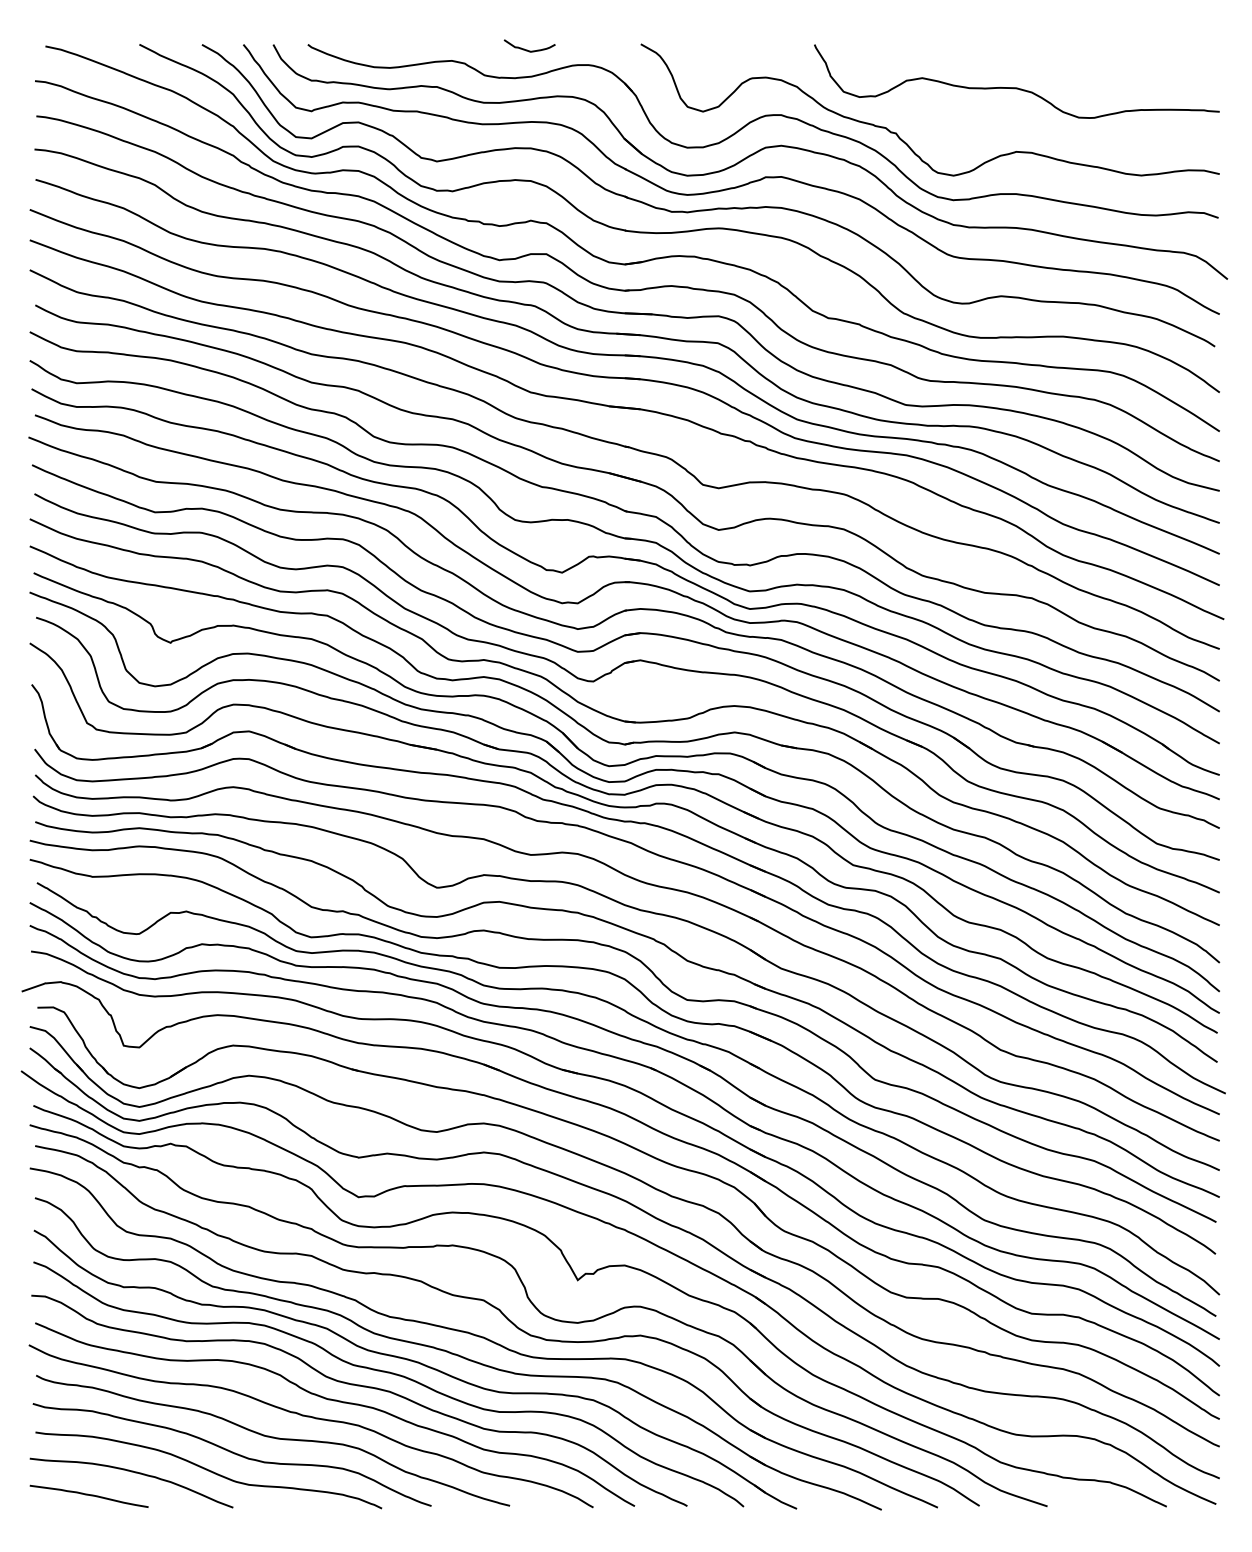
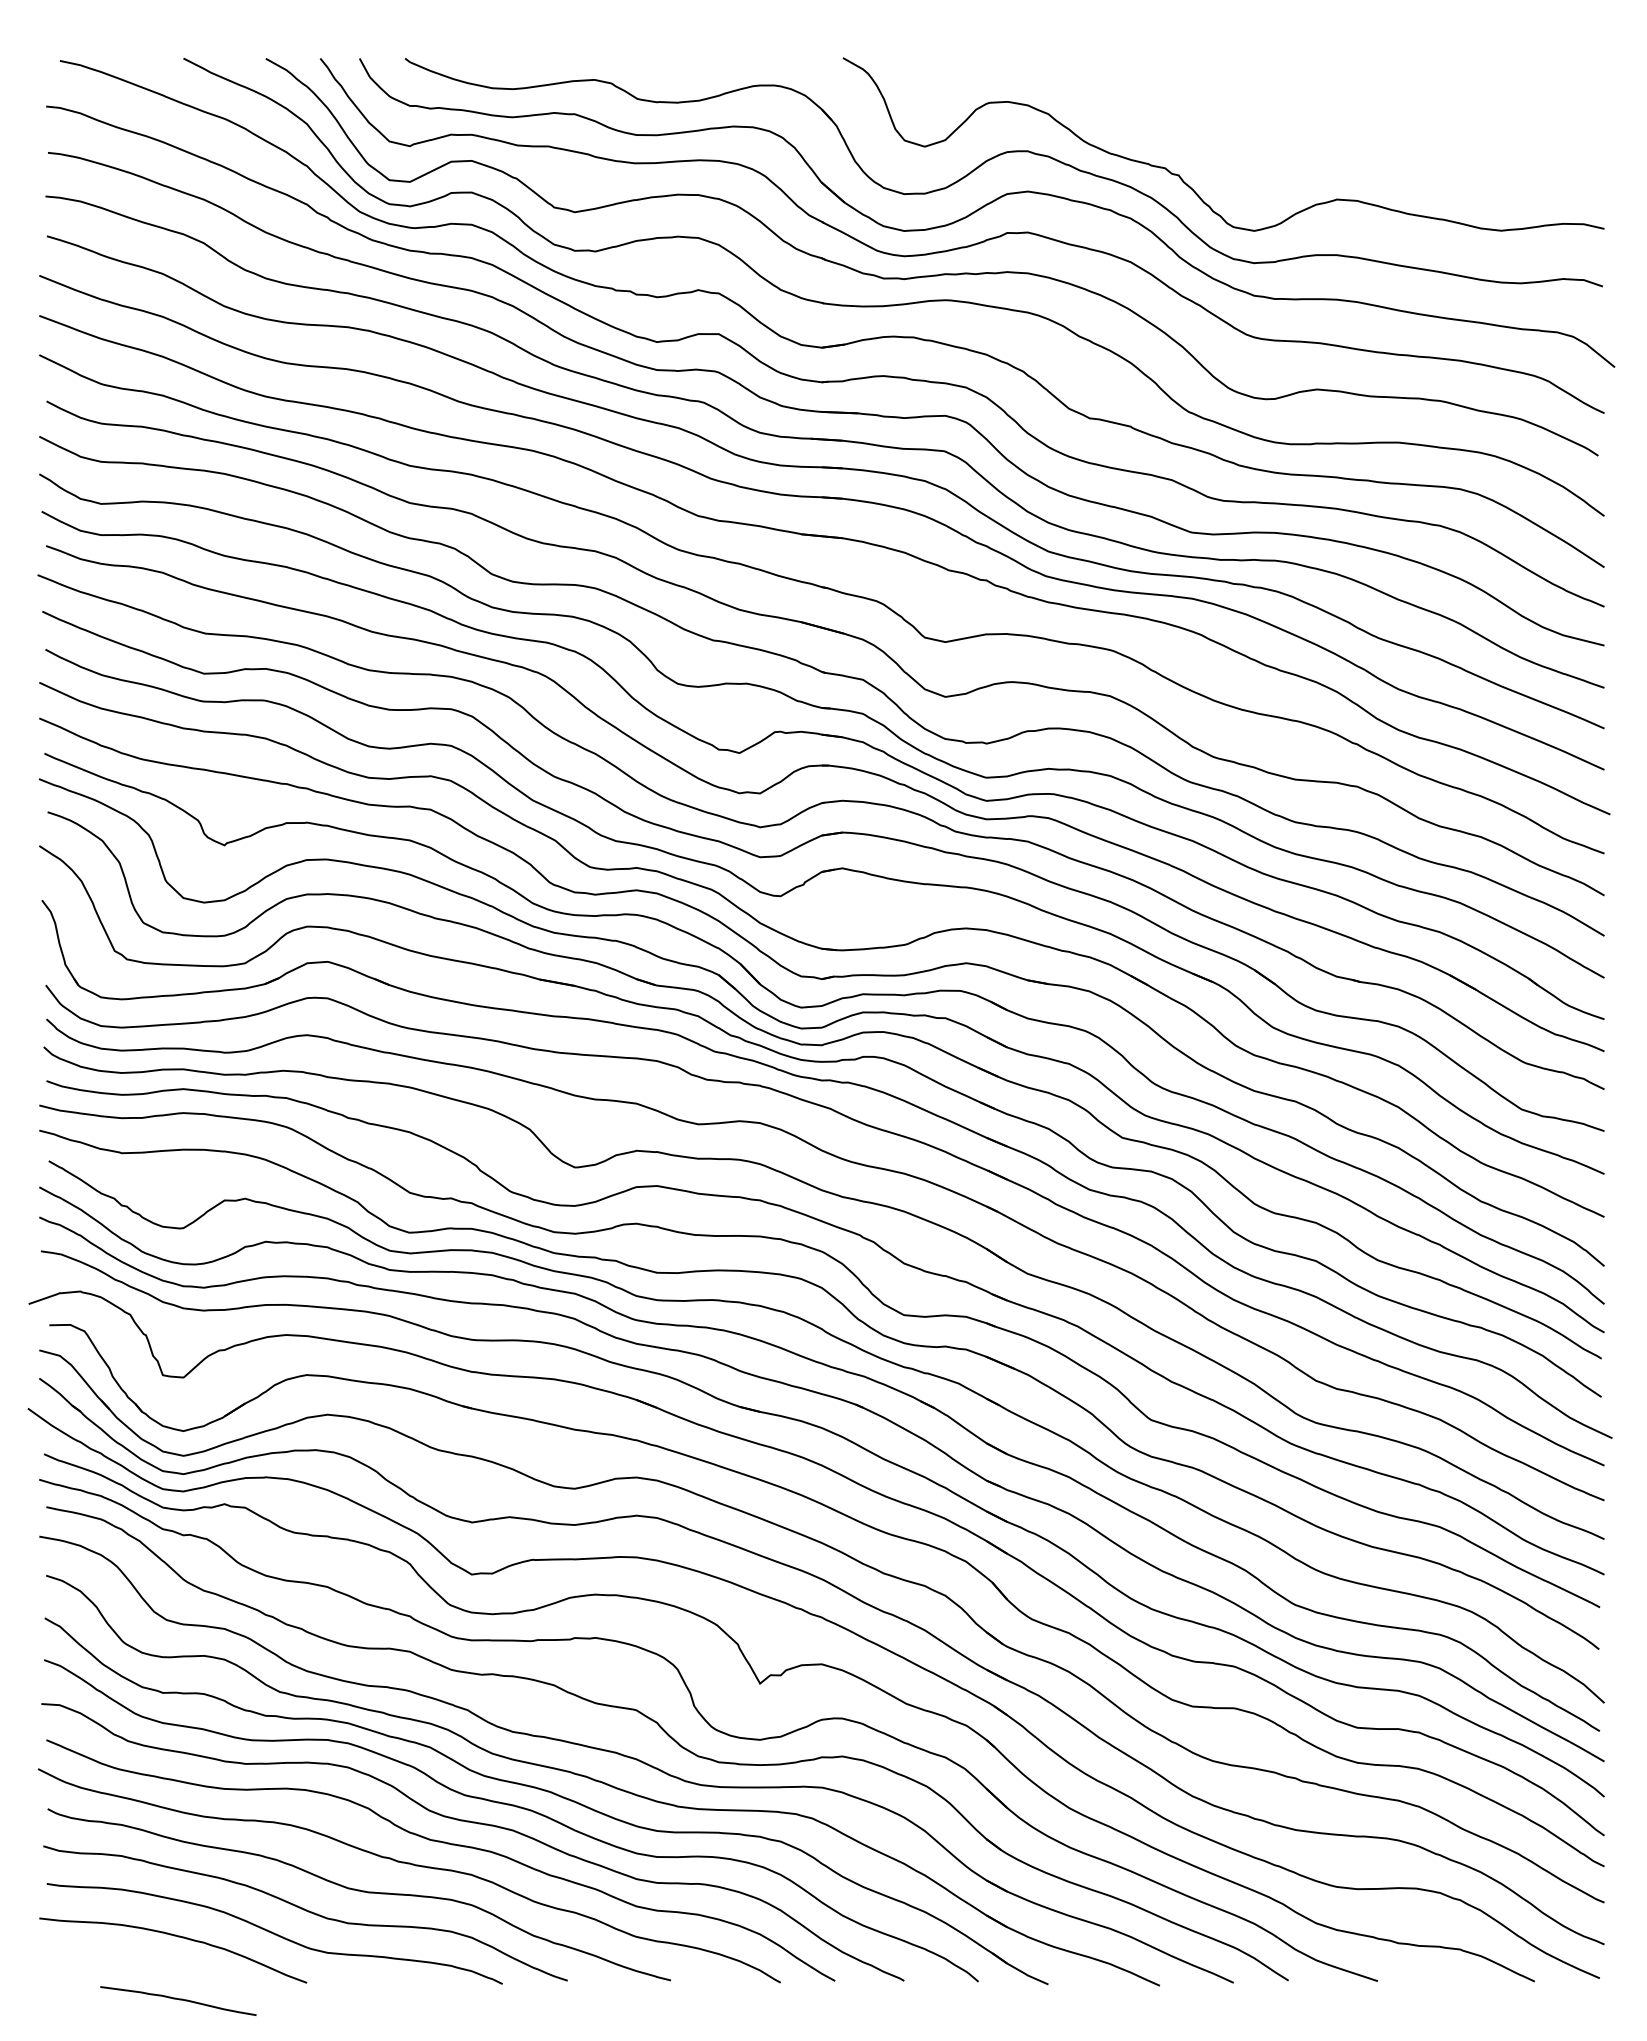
curve: (527, 49) -> (694, 65), removed
curve: (1013, 87) -> (1333, 114), removed
curve: (89, 1495) -> (178, 1999), moved

